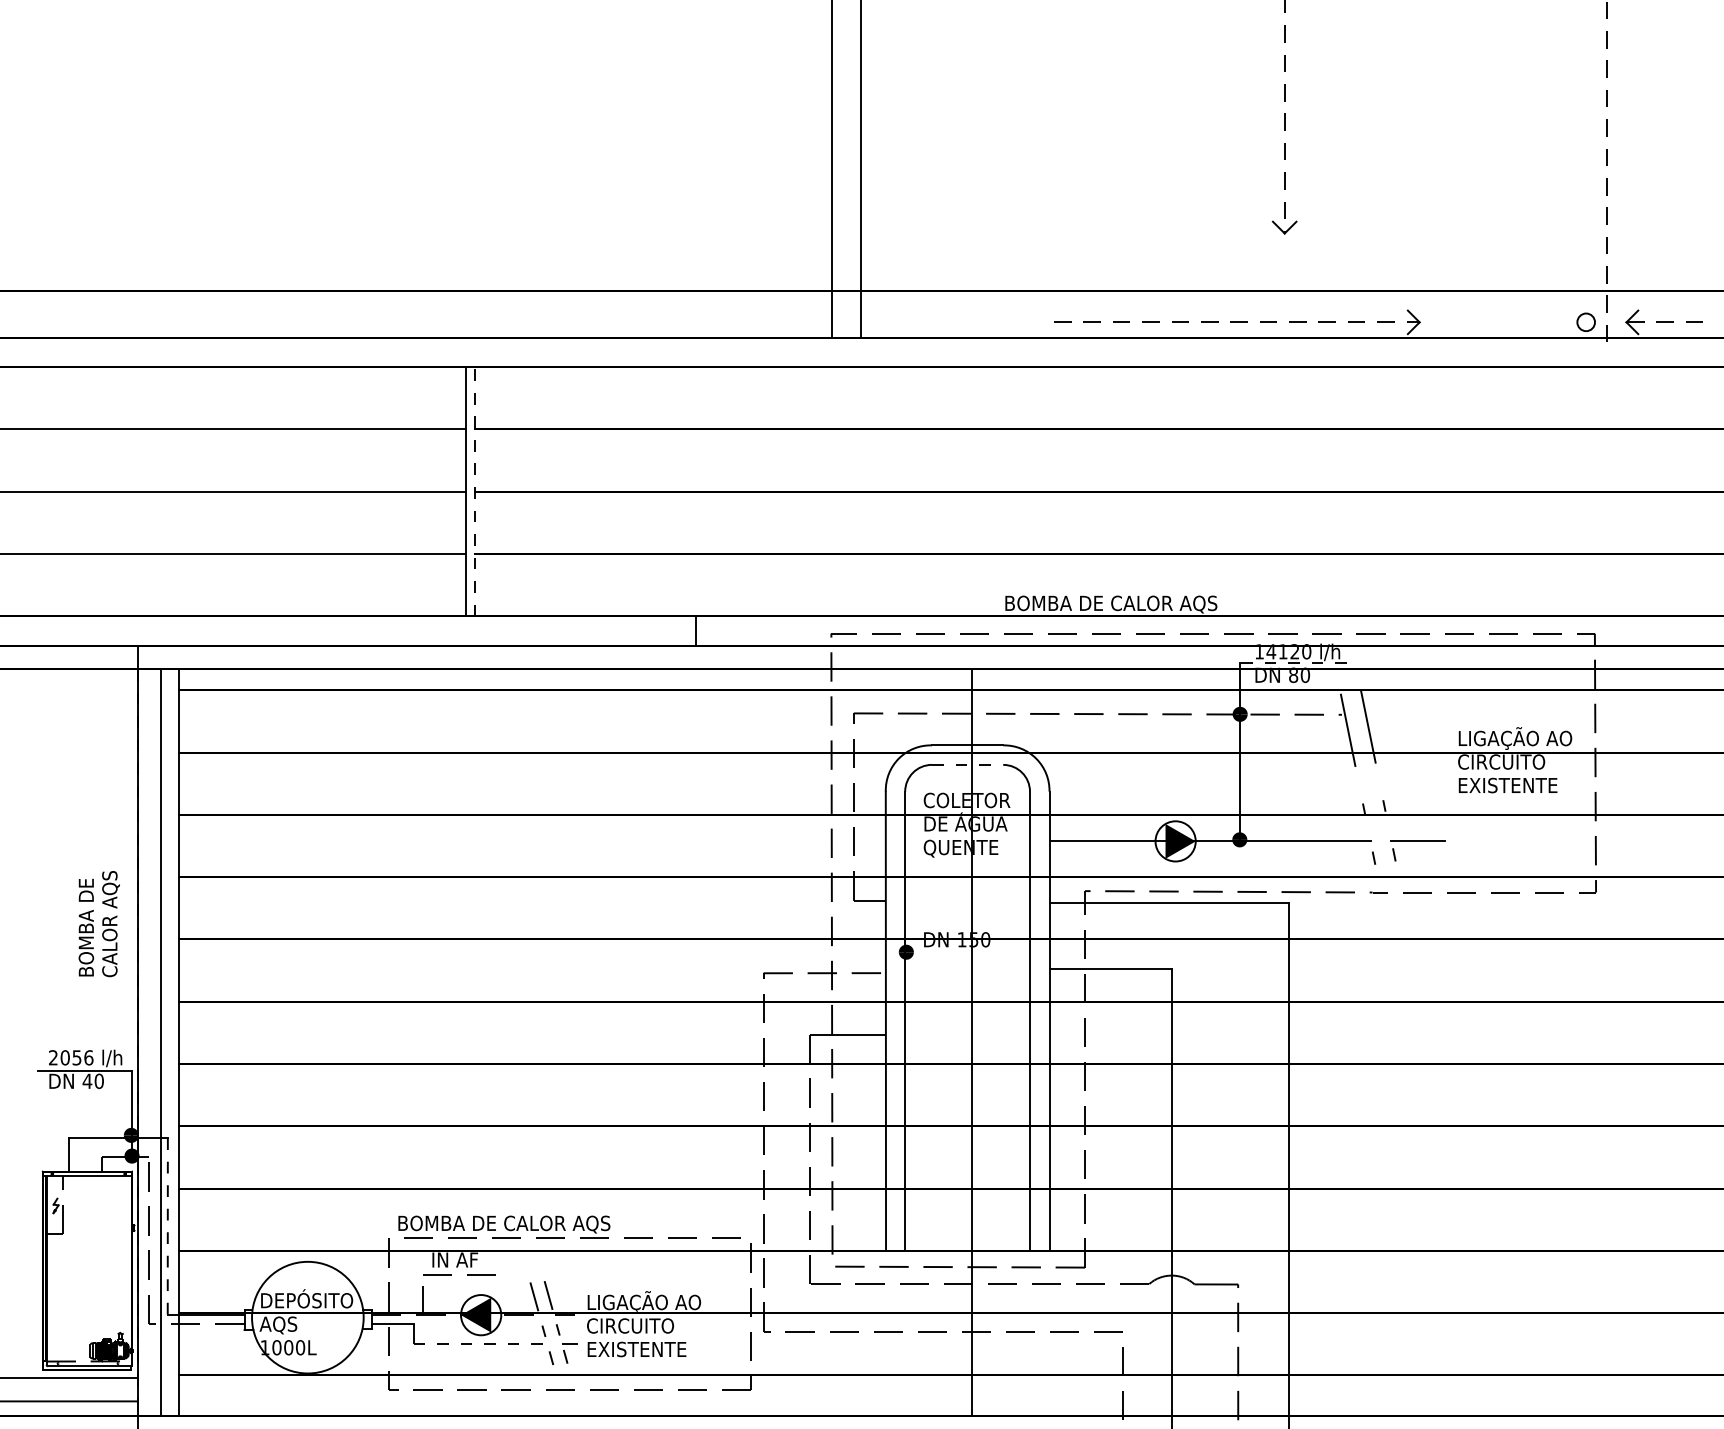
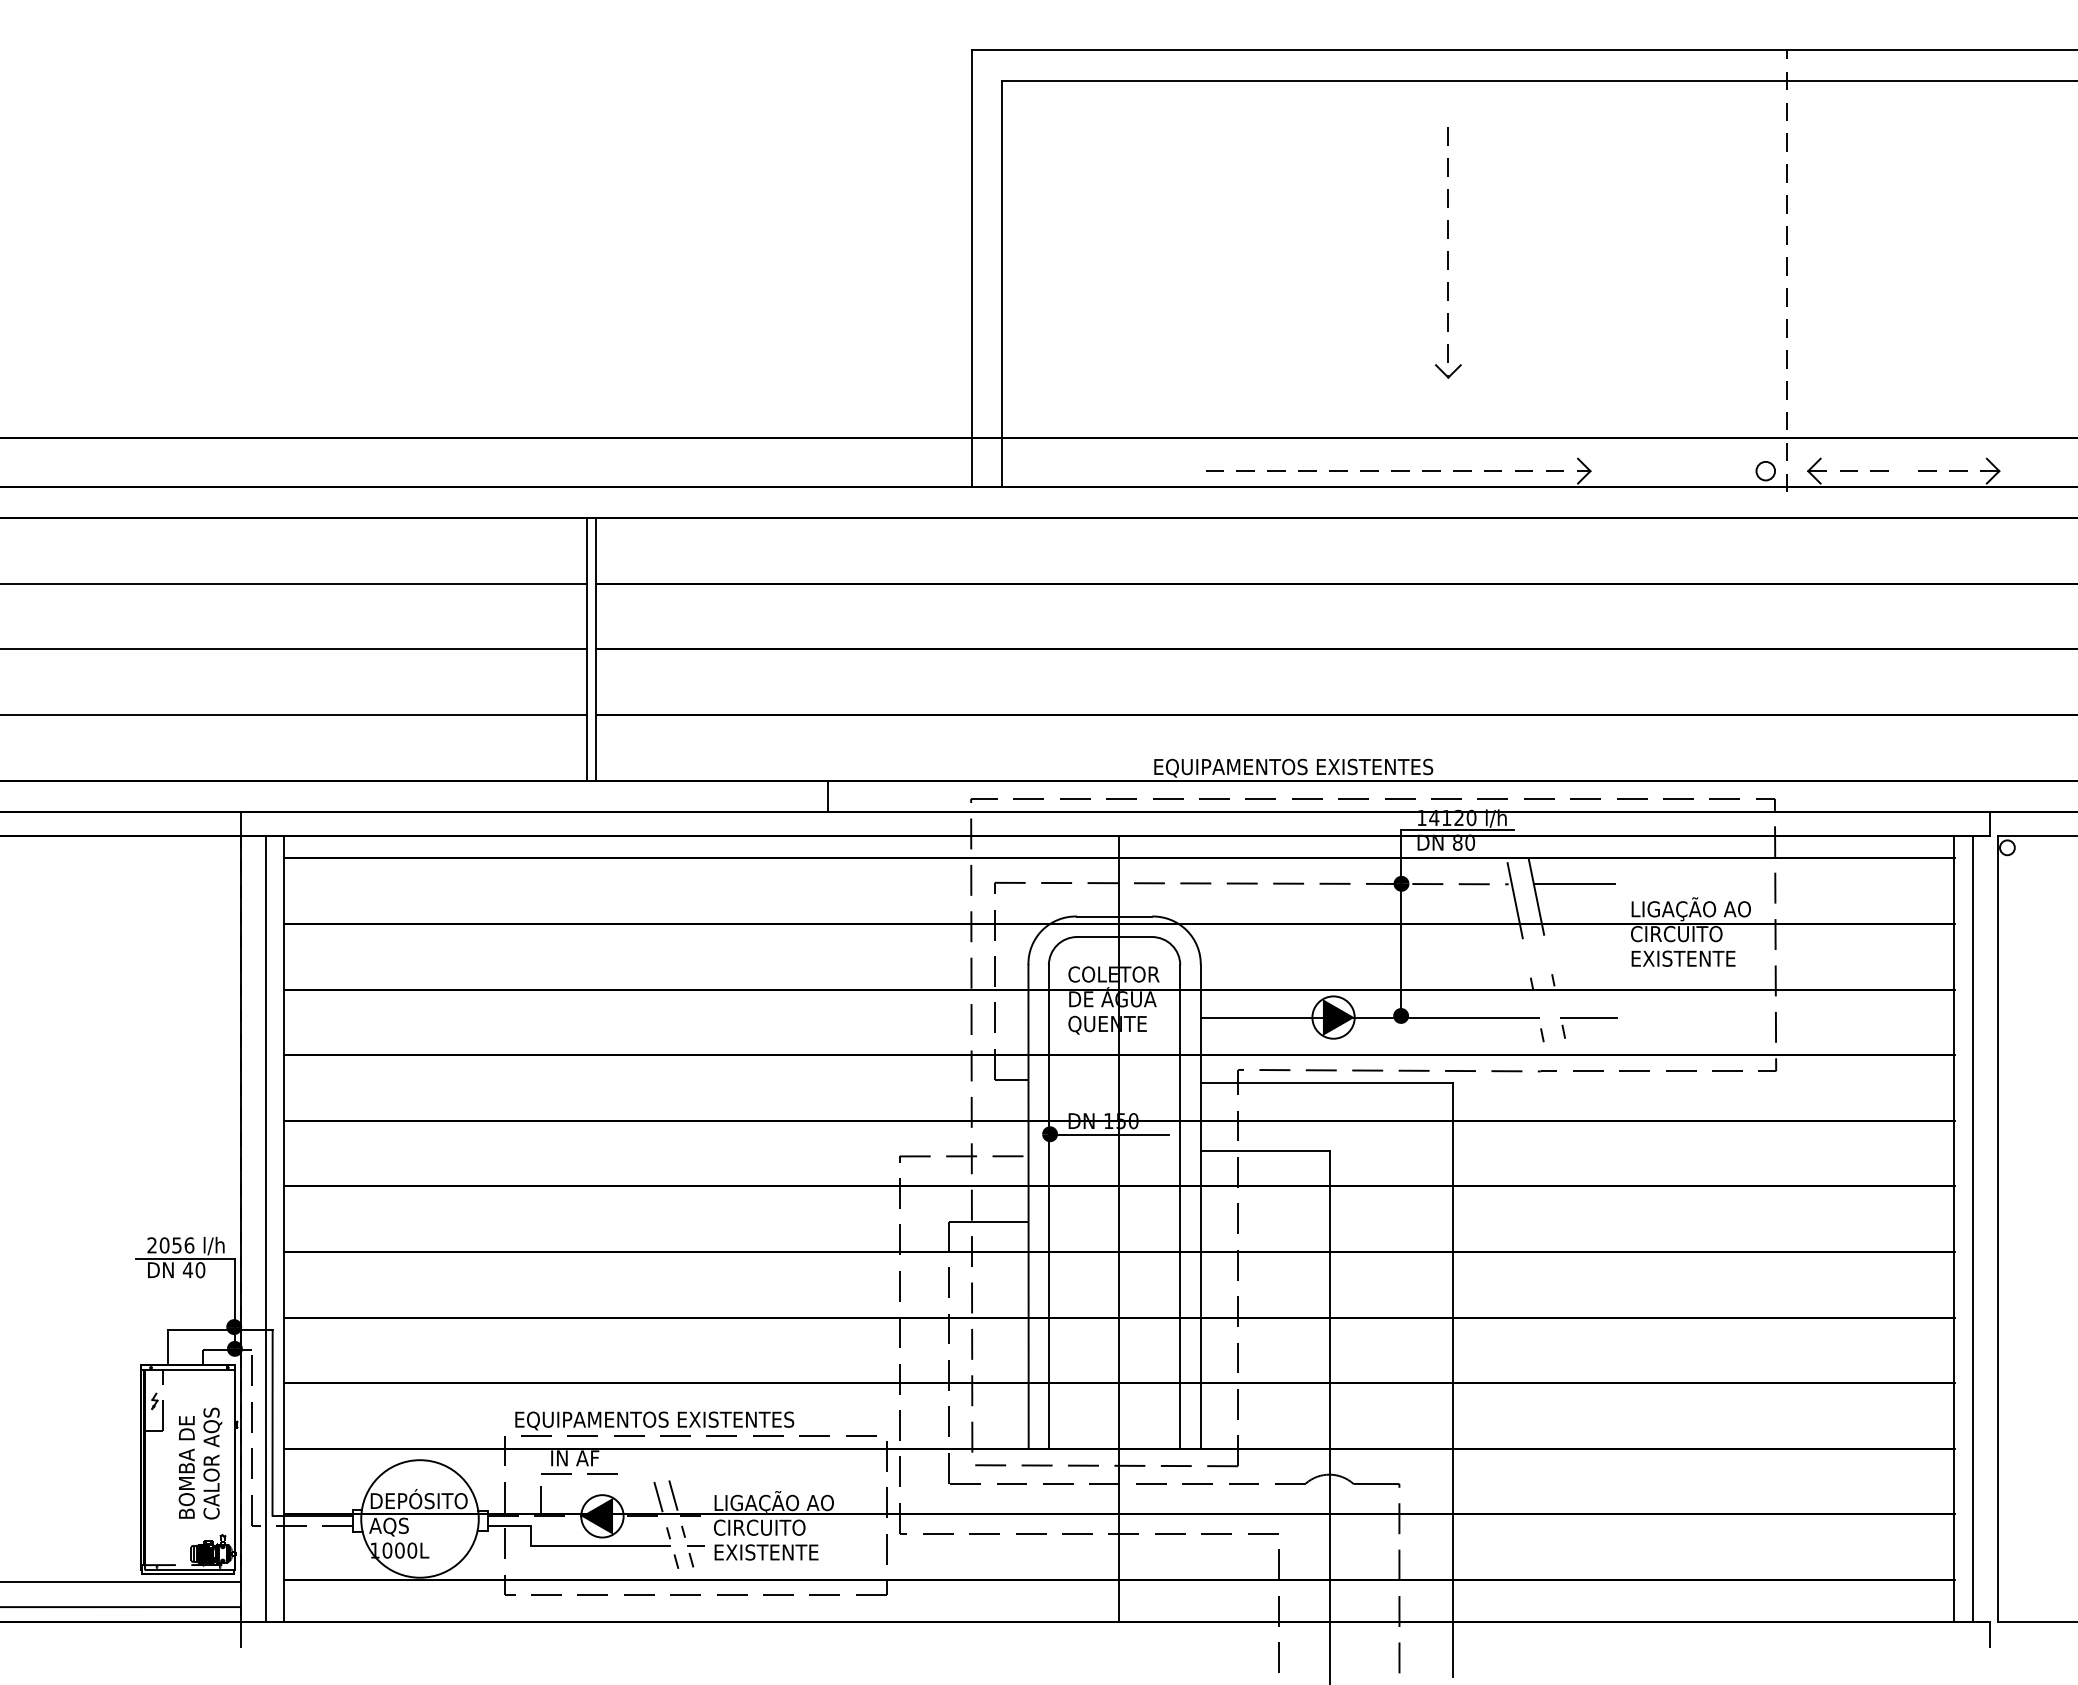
line: (475, 490) -> (596, 648), dashed -> solid
text: (1140, 603) -> (1296, 767), BOMBA DE CALOR AQS -> EQUIPAMENTOS EXISTENTES
line: (1292, 663) -> (1456, 830), dashed -> solid
line: (1404, 714) -> (1574, 884), added
line: (968, 764) -> (1115, 936), dashed -> solid
text: (99, 923) -> (200, 1463), moved
line: (962, 952) -> (1109, 1134), added
text: (533, 1224) -> (657, 1420), BOMBA DE CALOR AQS -> EQUIPAMENTOS EXISTENTES
line: (167, 1226) -> (272, 1422), dashed -> solid
line: (480, 1343) -> (601, 1546), dashed -> solid

